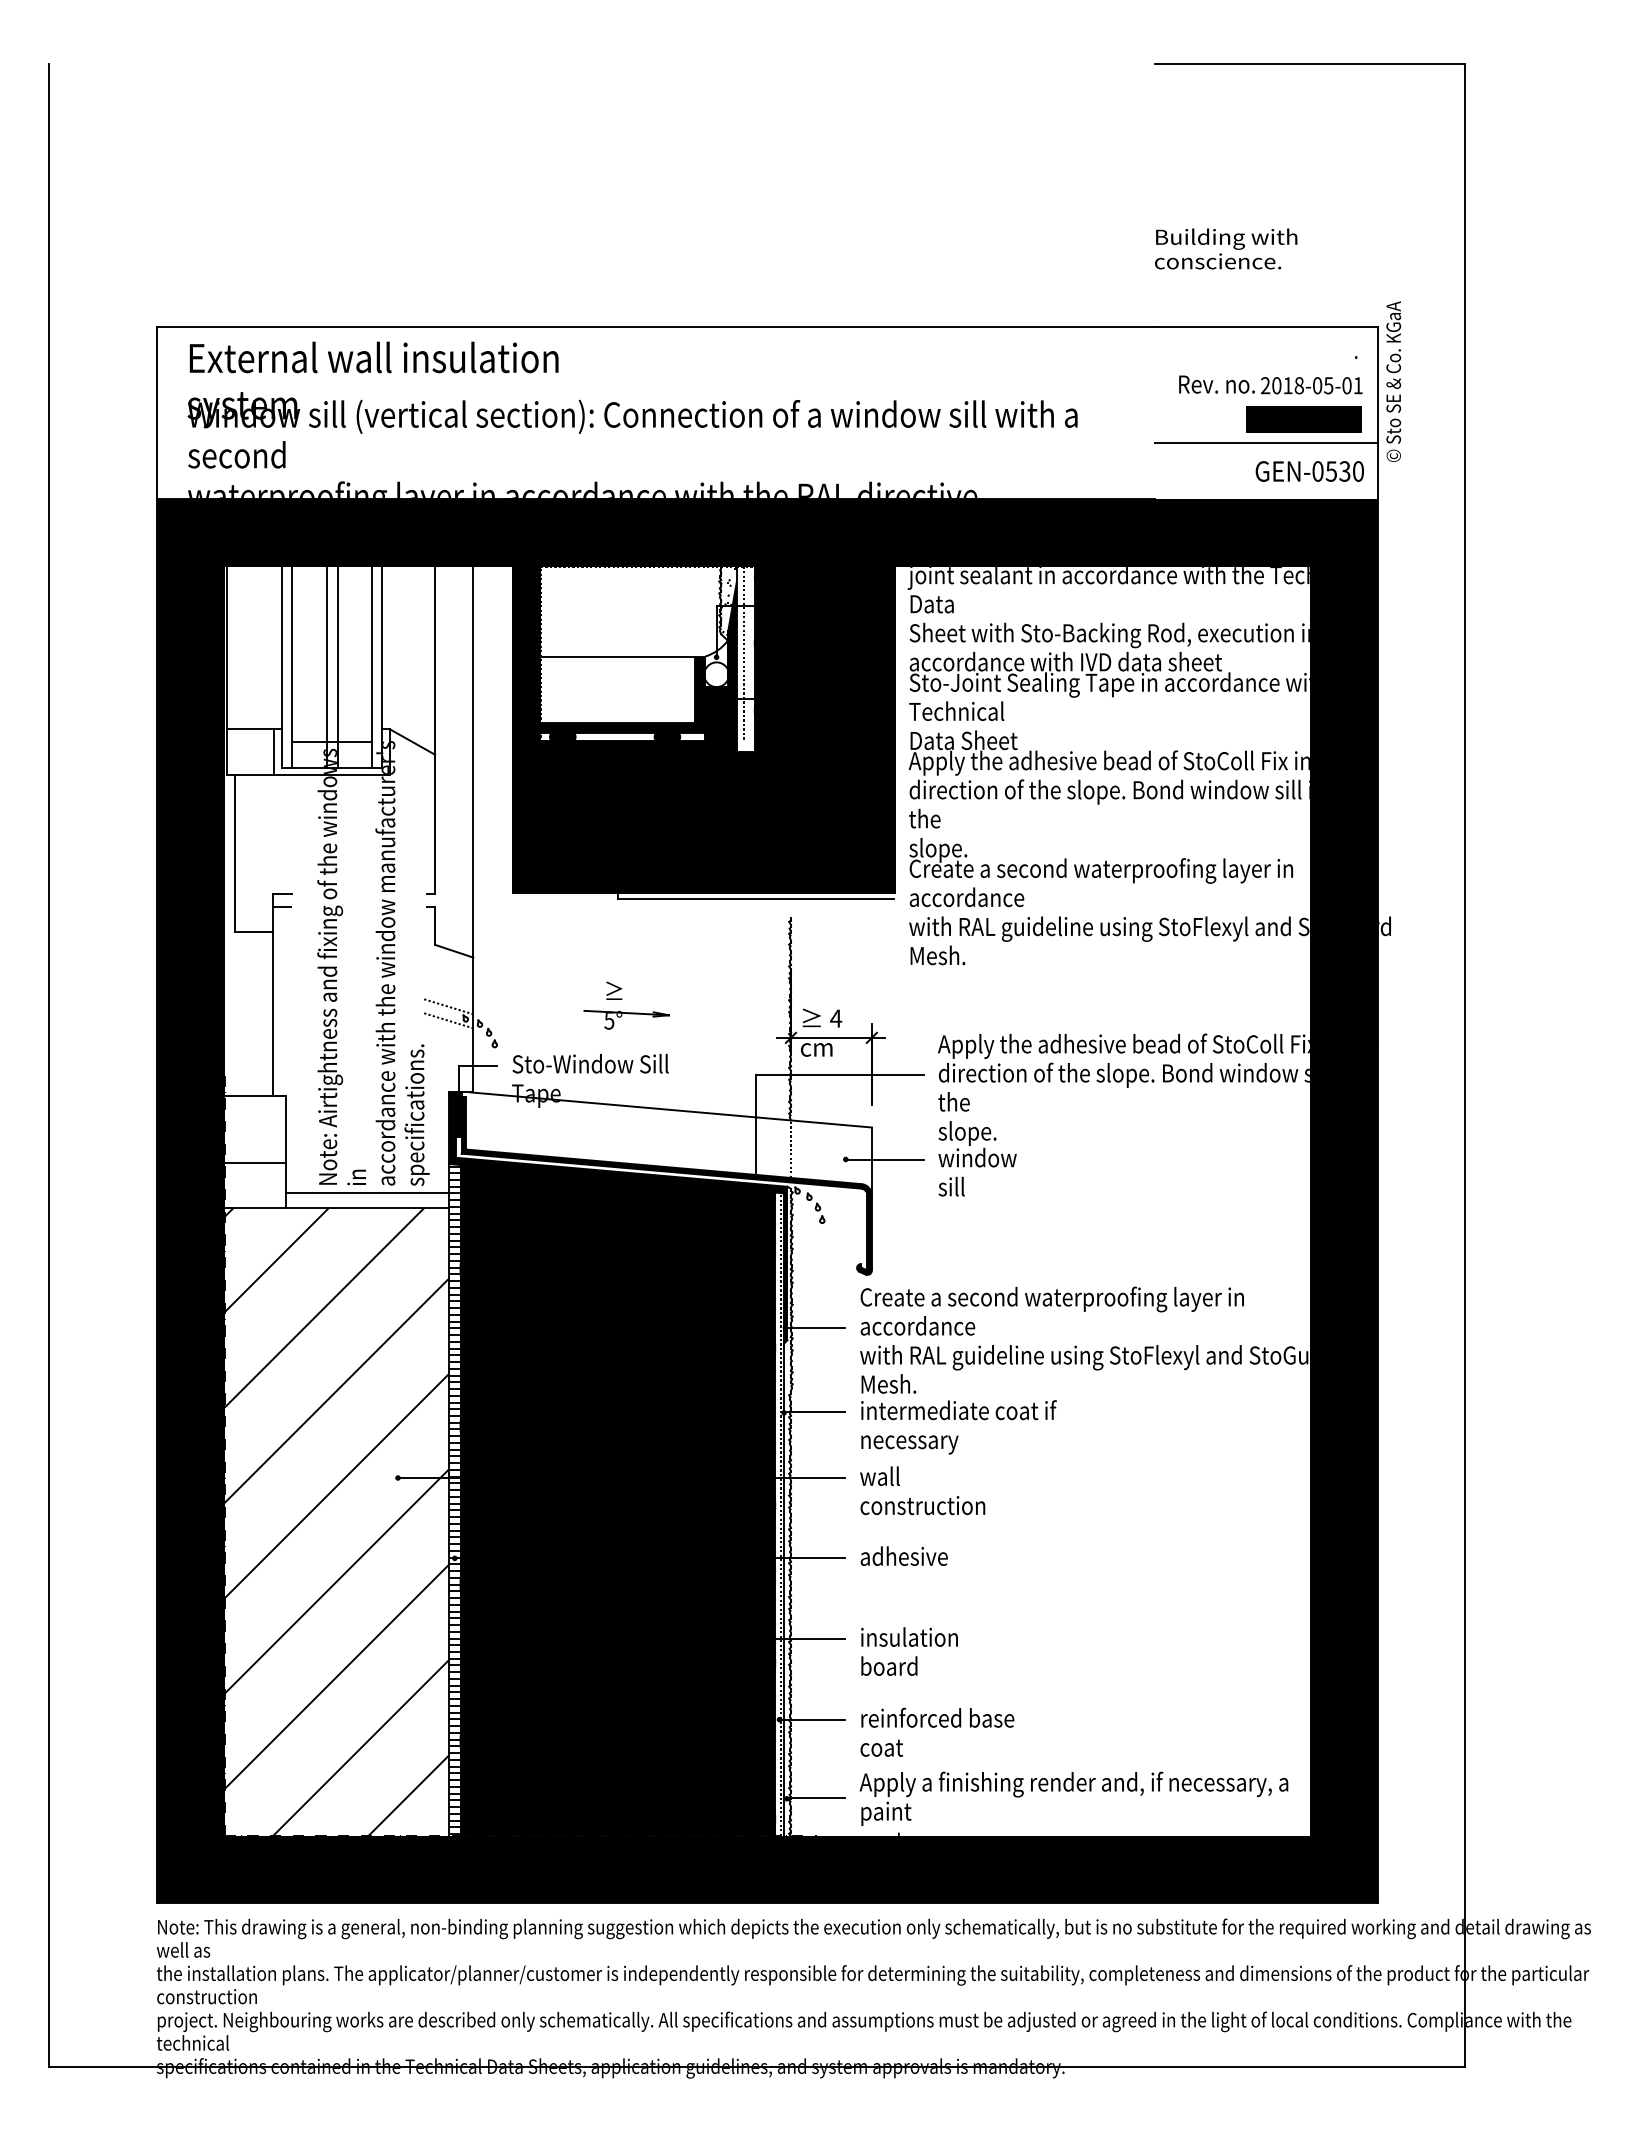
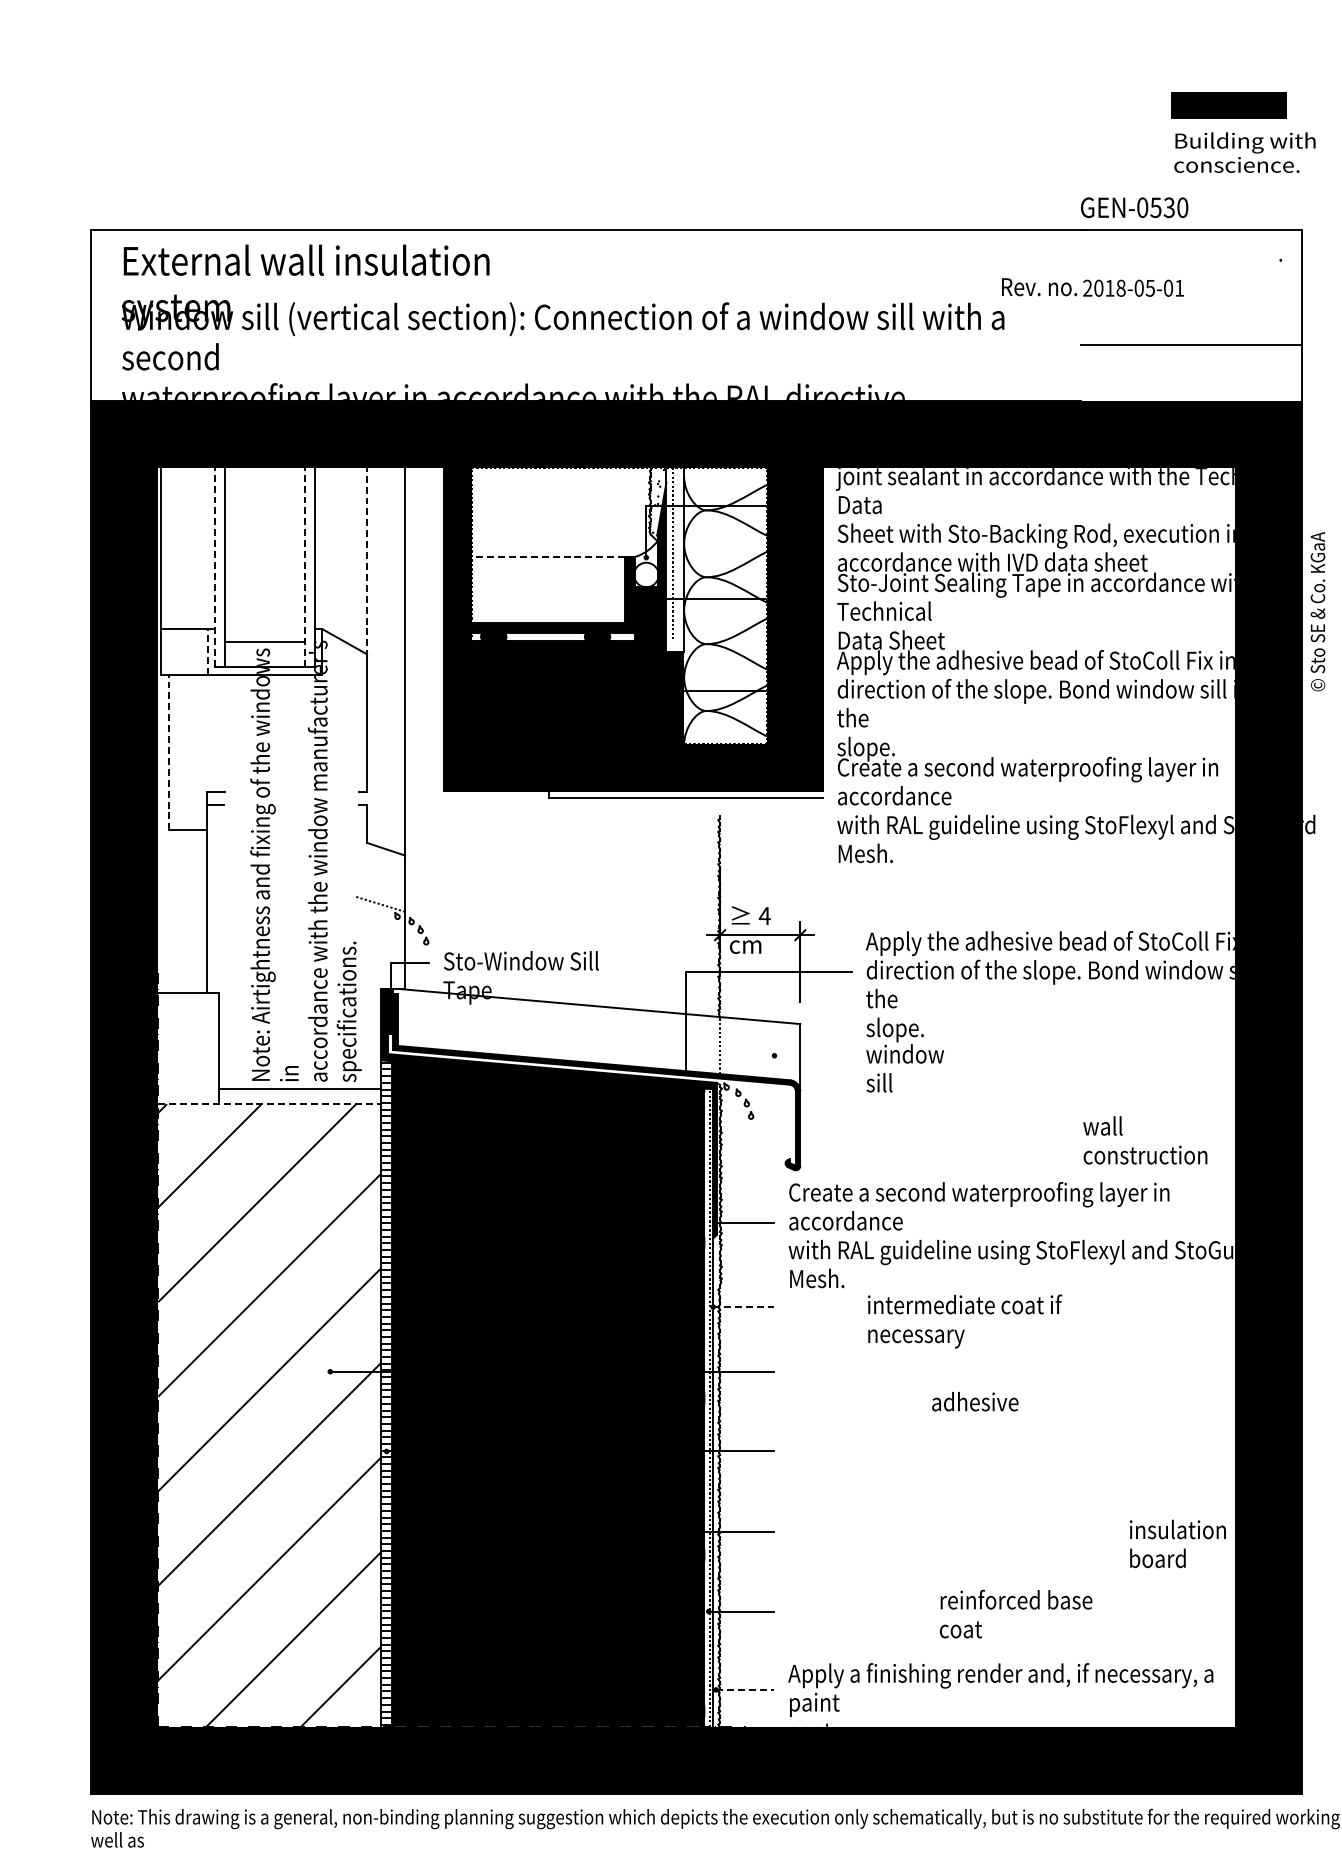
text: (1226, 248) -> (1245, 152), moved
text: (1393, 381) -> (1317, 611), moved
text: (1270, 384) -> (1092, 287), moved
text: (1303, 419) -> (1228, 105), moved
text: (1309, 471) -> (1134, 207), moved
line: (617, 656) -> (548, 556), solid -> dashed
line: (435, 662) -> (367, 562), solid -> dashed
line: (327, 666) -> (260, 566), removed
line: (337, 666) -> (270, 566), removed
line: (281, 667) -> (214, 567), solid -> dashed
line: (372, 667) -> (304, 567), solid -> dashed
fill: (796, 705) -> (725, 605), removed
line: (274, 752) -> (207, 652), solid -> dashed
line: (235, 853) -> (169, 752), solid -> dashed
part: (626, 1012) -> (556, 910), removed
line: (448, 1020) -> (380, 917), removed
line: (884, 1159) -> (812, 1055), removed
line: (254, 1163) -> (187, 1059), removed
line: (337, 1208) -> (270, 1104), solid -> dashed
line: (814, 1412) -> (743, 1306), solid -> dashed
text: (958, 1427) -> (964, 1321), moved
text: (922, 1490) -> (1145, 1140), moved
text: (903, 1555) -> (974, 1400), moved
text: (909, 1651) -> (1177, 1543), moved
text: (937, 1731) -> (1016, 1613), moved
line: (816, 1798) -> (745, 1689), solid -> dashed

